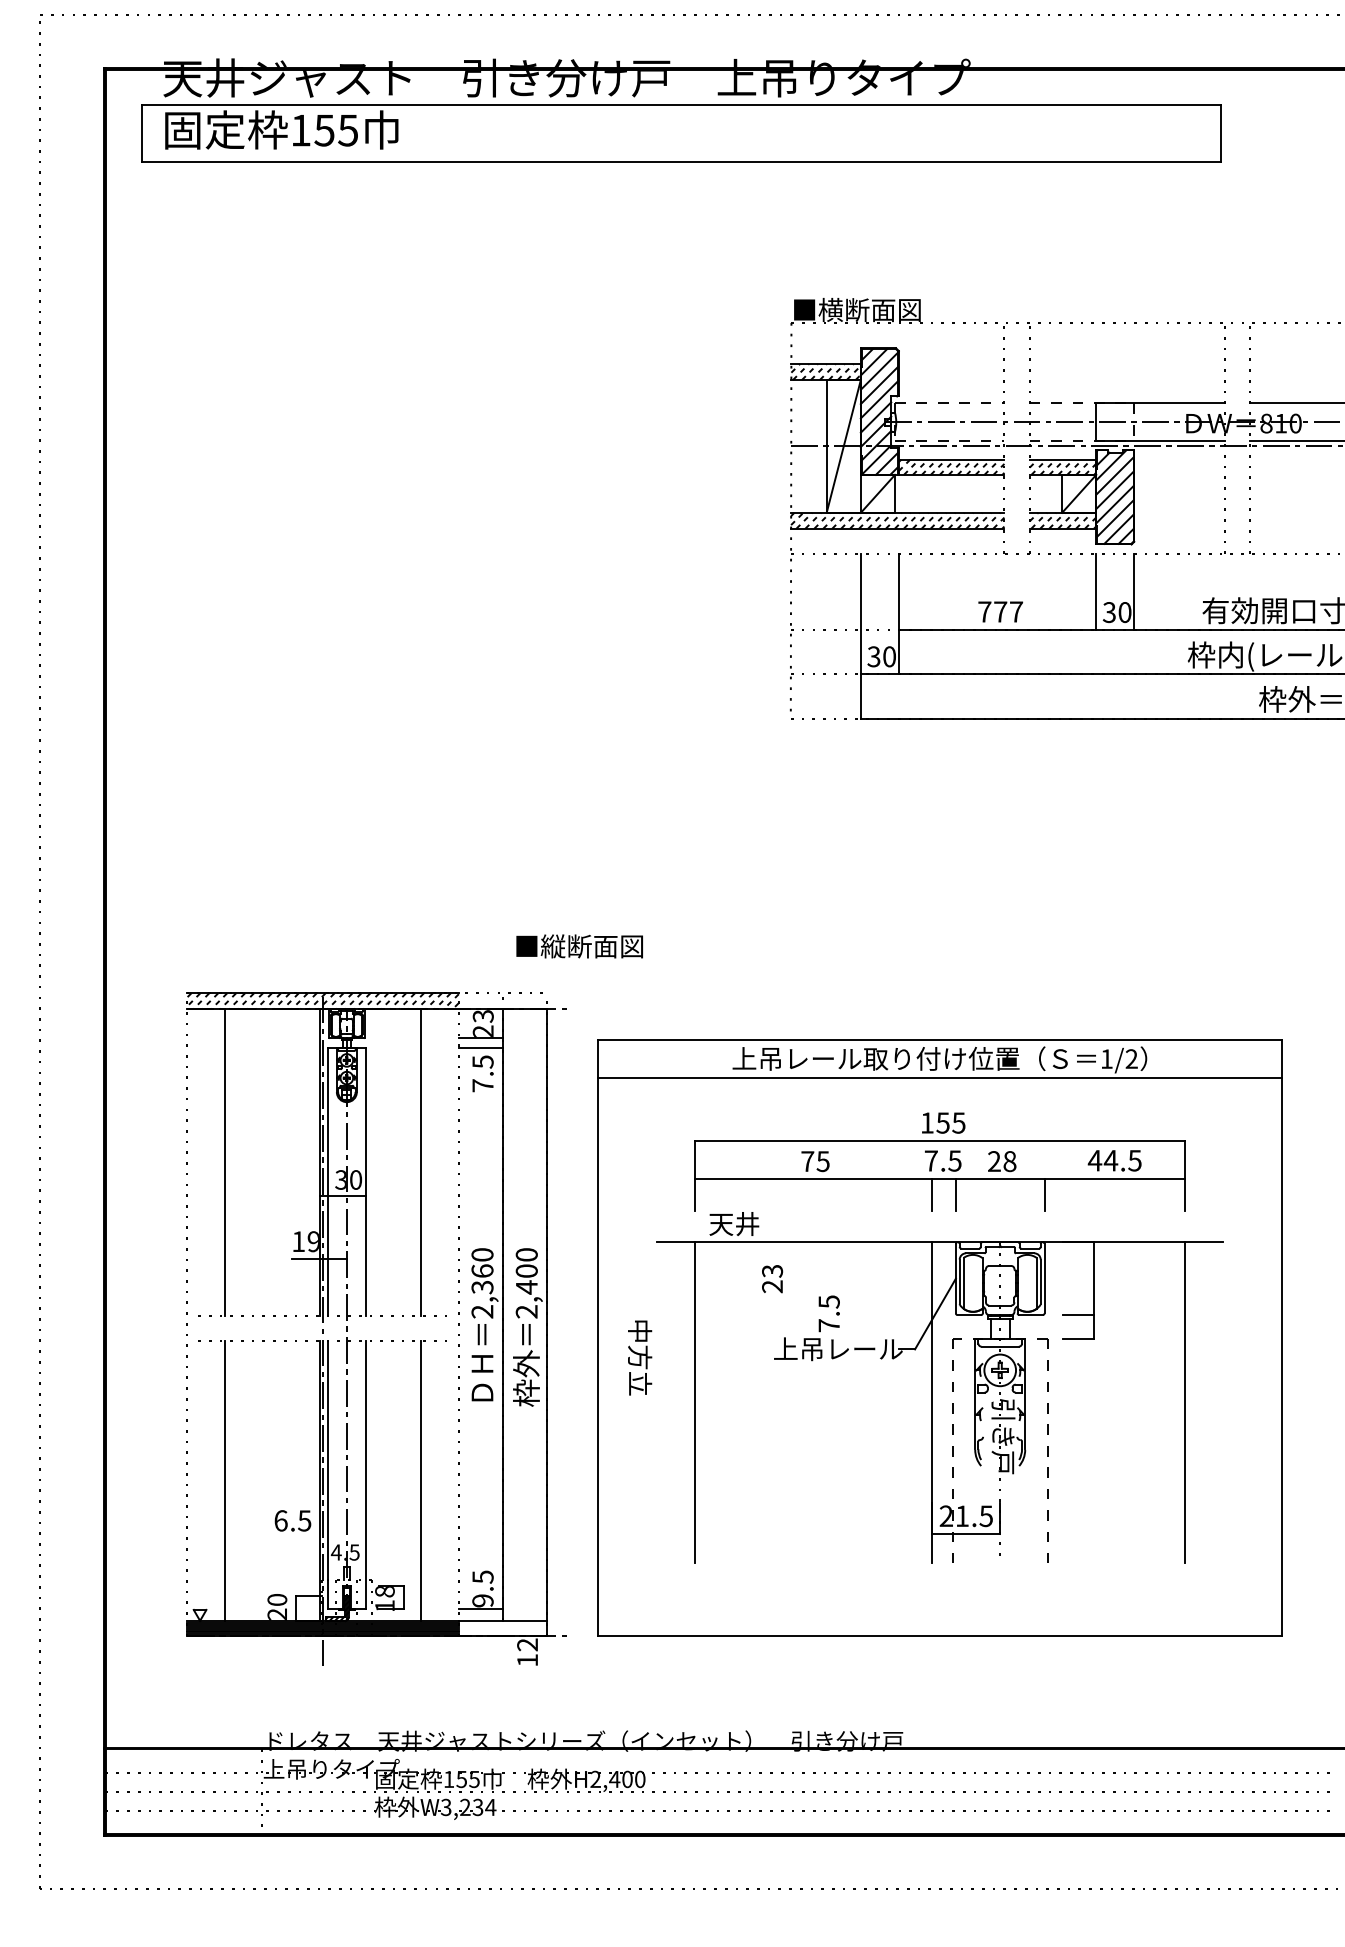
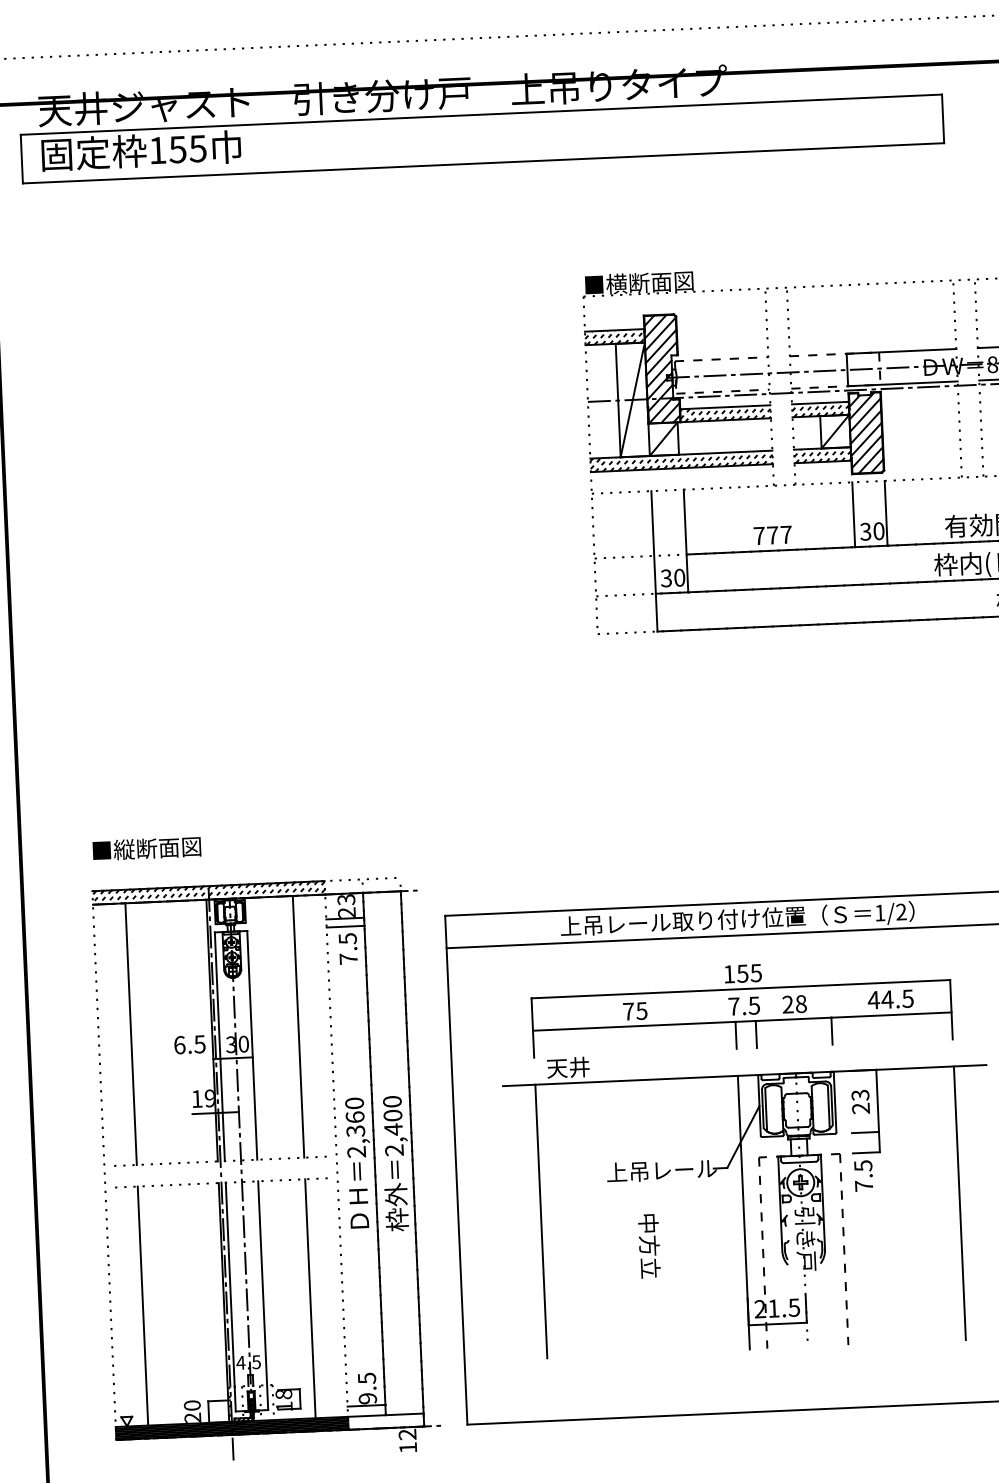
text: (579, 946) -> (146, 848), moved
text: (772, 1279) -> (860, 1102), moved
text: (828, 1313) -> (863, 1175), moved
text: (640, 1357) -> (649, 1245), moved
text: (292, 1520) -> (189, 1044), moved

